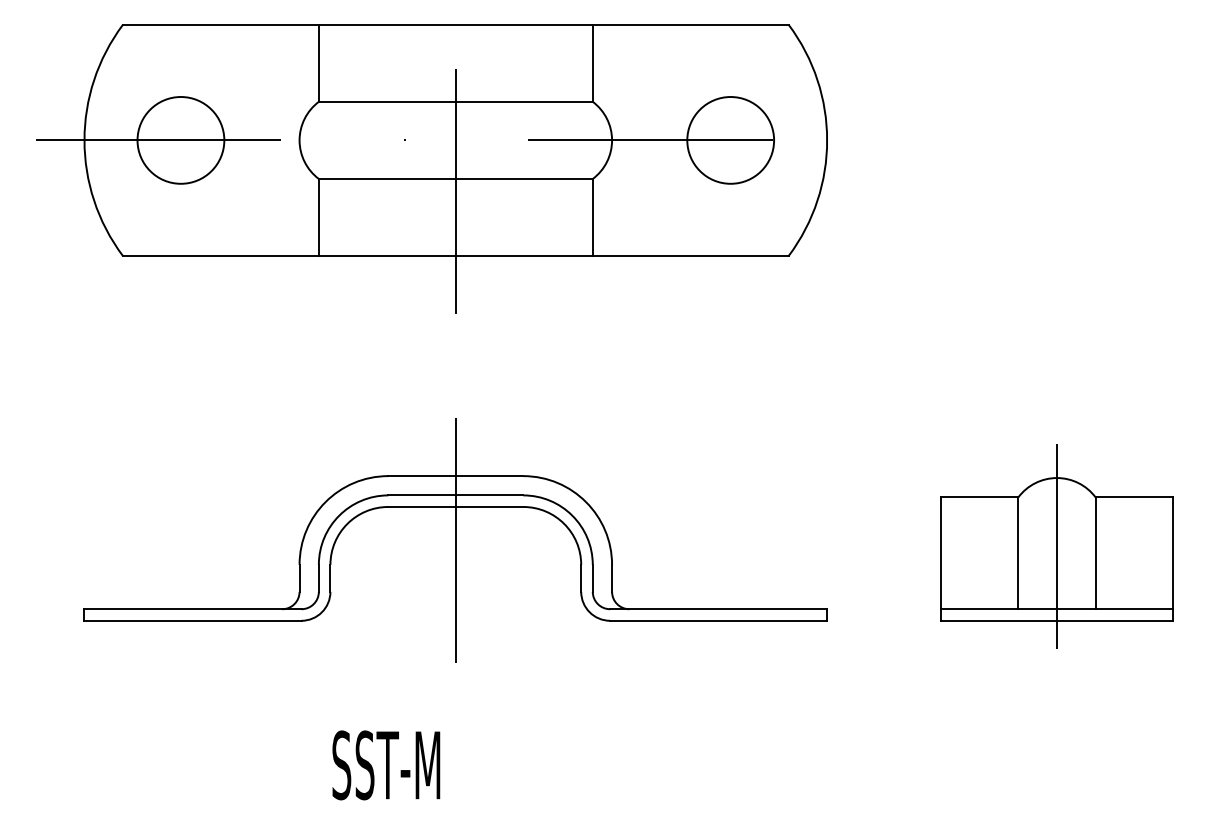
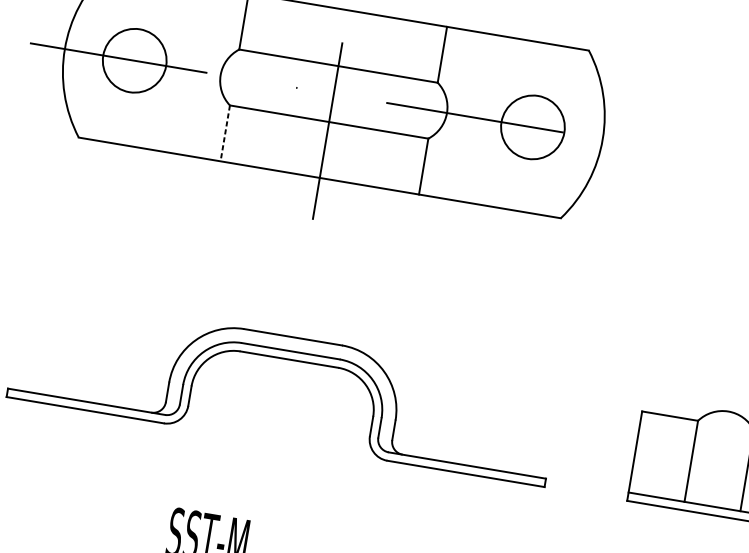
line: (318, 217) -> (225, 133), solid -> dashed
line: (1056, 545) -> (719, 460), removed
line: (455, 548) -> (284, 389), removed

